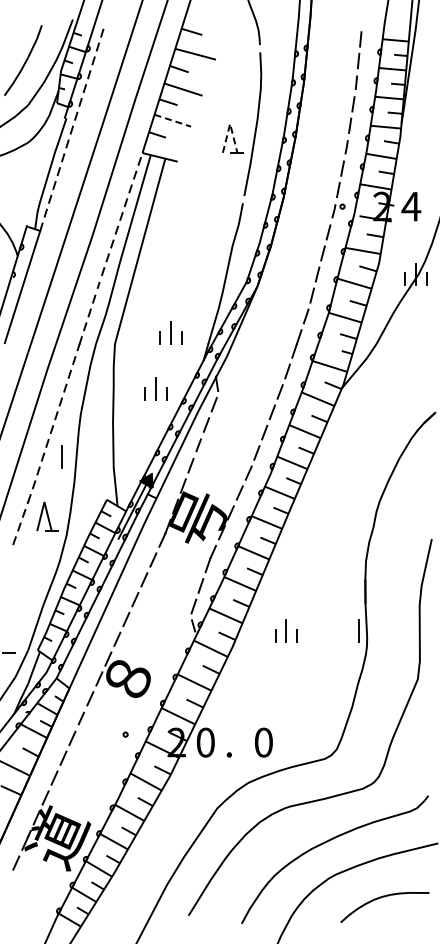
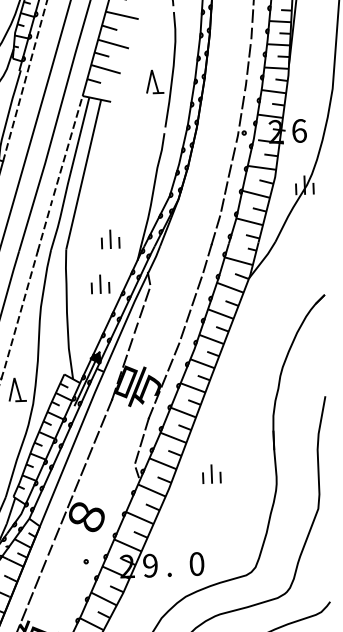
line: (173, 120) -> (106, 69), dashed -> solid
line: (230, 123) -> (152, 69), dashed -> solid
text: (411, 206) -> (299, 130), 4 -> 6
line: (61, 456) -> (26, 341), removed
line: (358, 630) -> (269, 471), removed
text: (205, 742) -> (150, 565), 0 -> 9

